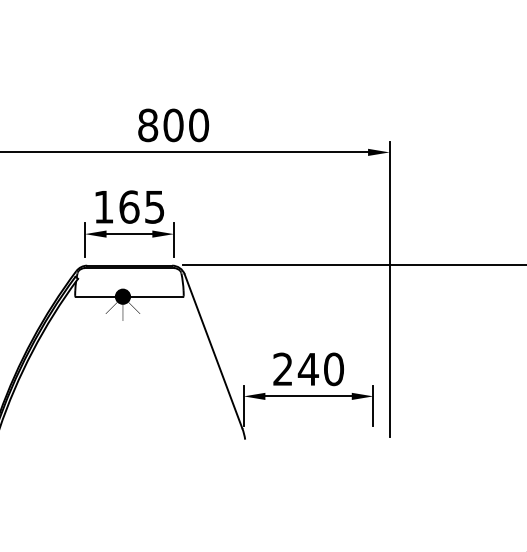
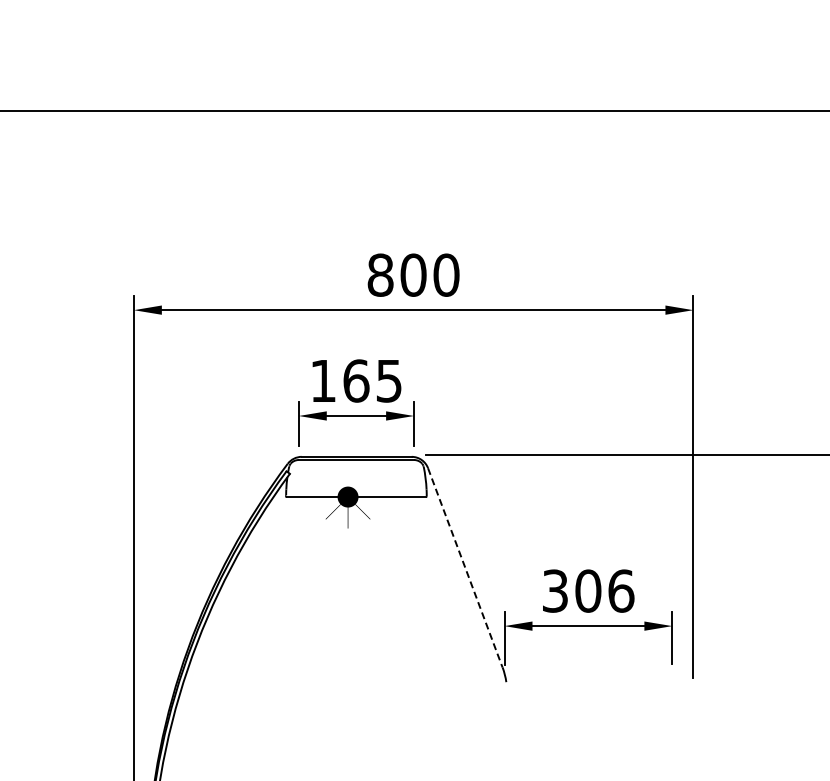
line: (213, 351) -> (465, 568), solid -> dashed
text: (308, 368) -> (588, 590), 240 -> 306

